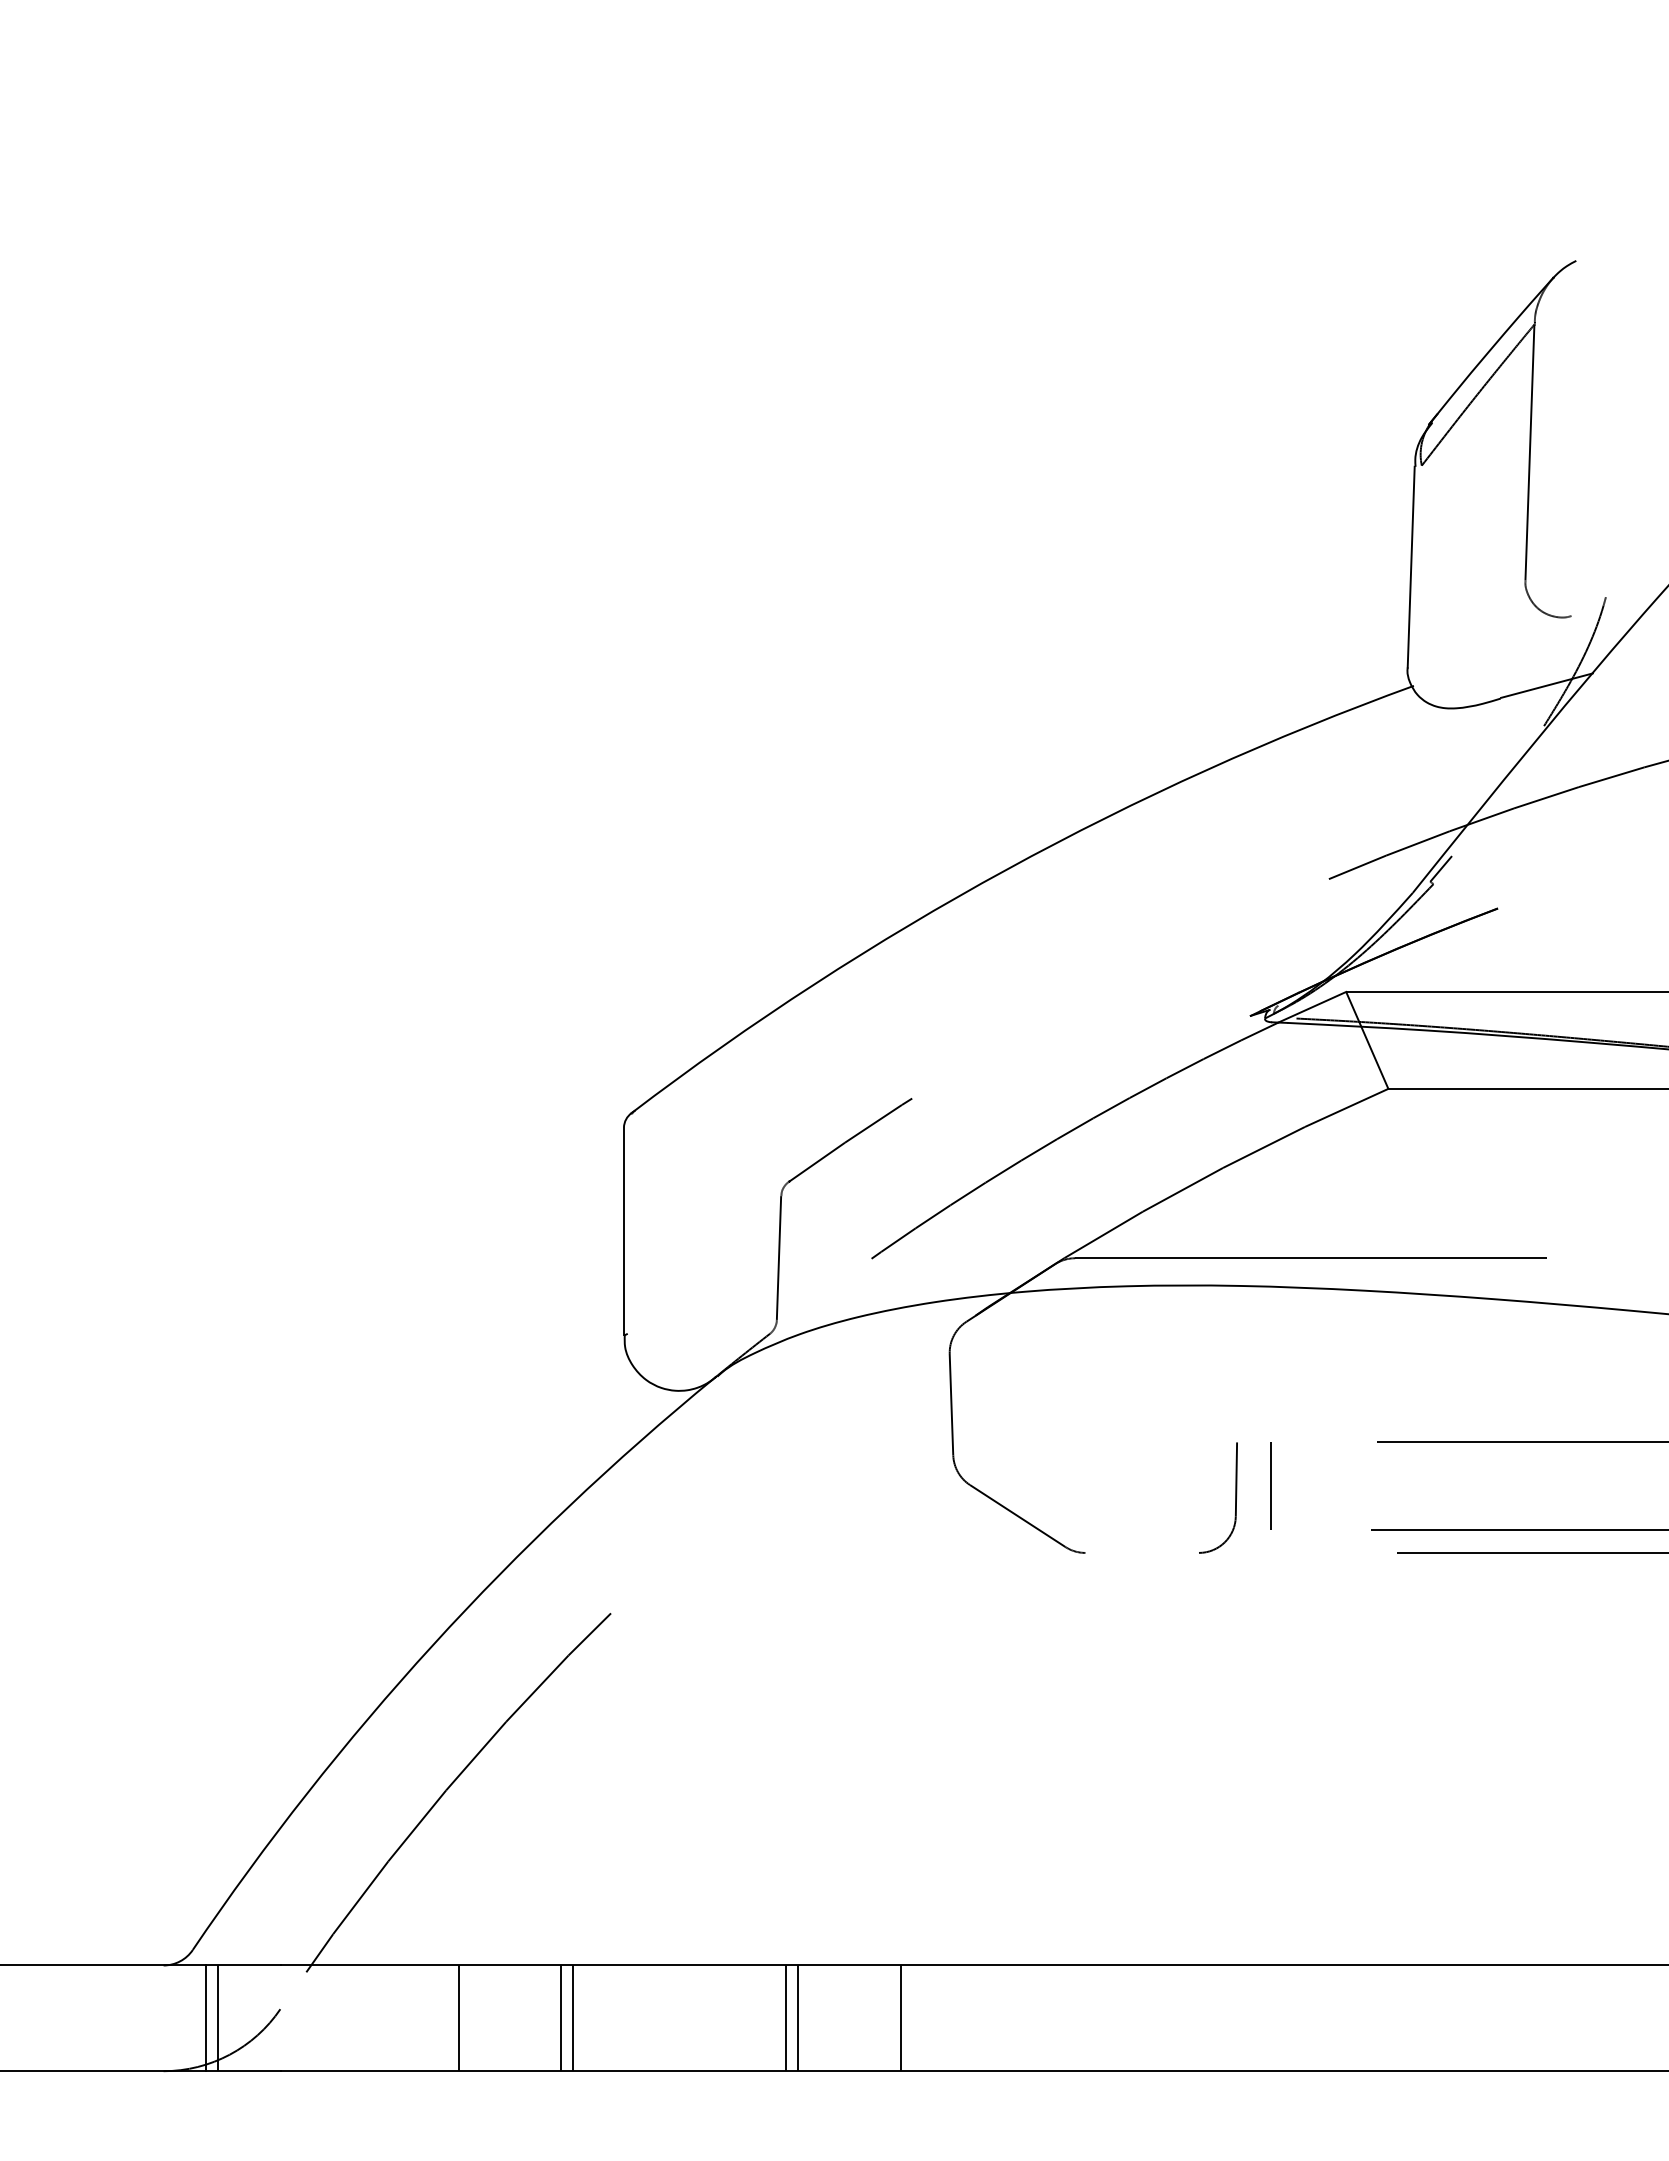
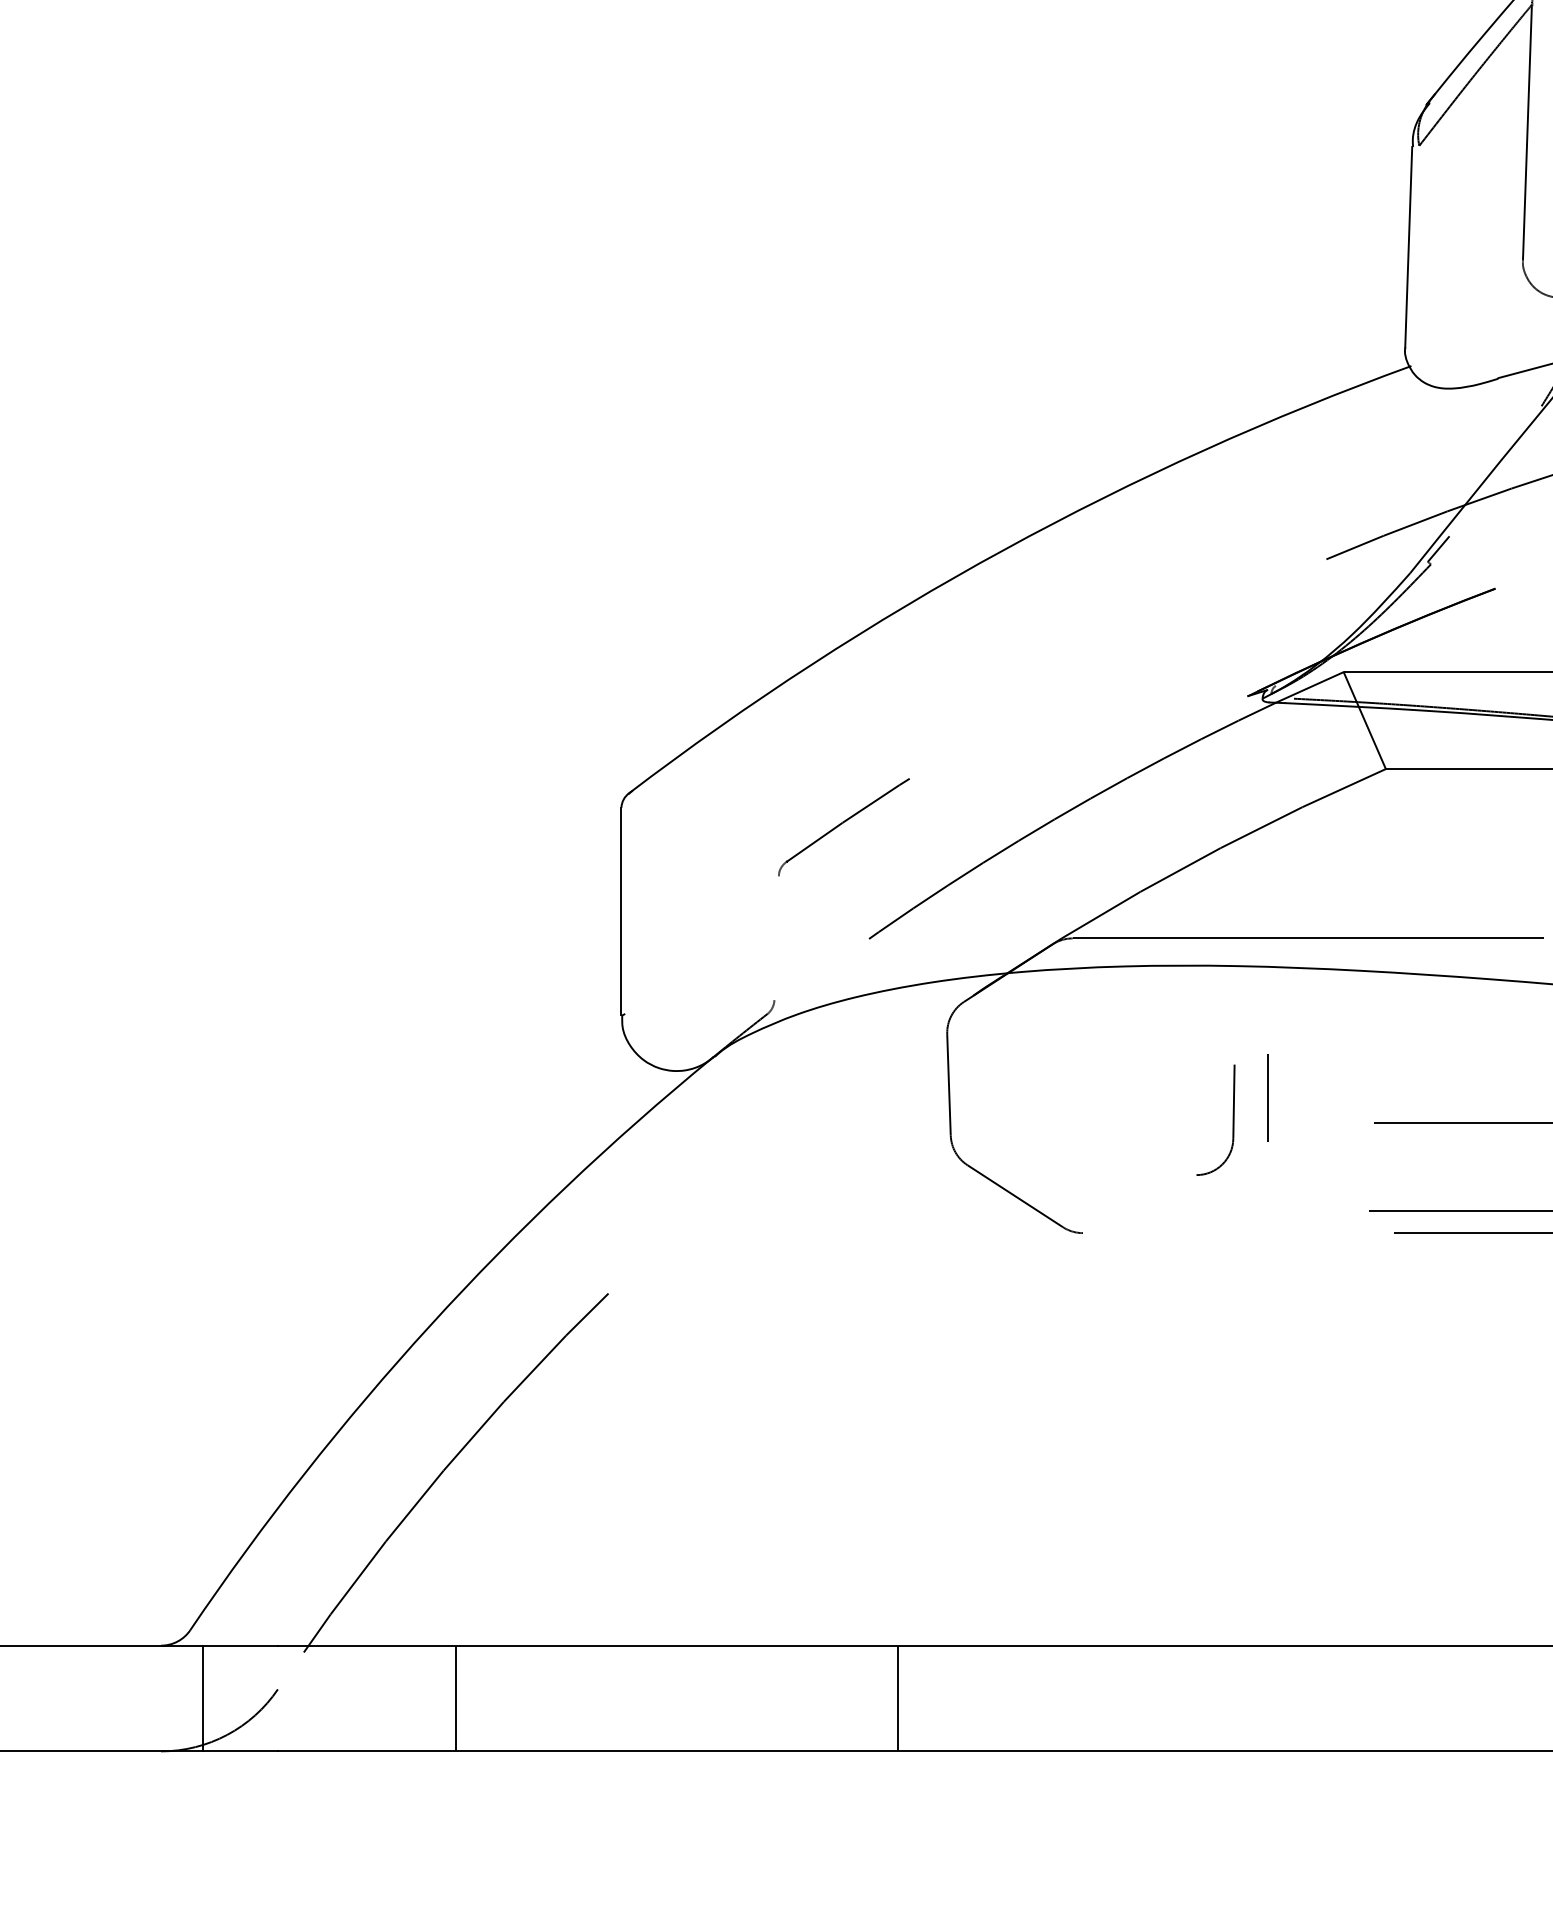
line: (778, 1257) -> (776, 937), removed
line: (1270, 1485) -> (1268, 1096), moved
part: (1235, 1497) -> (1233, 1119), moved
line: (217, 2018) -> (215, 1698), removed
line: (561, 2018) -> (559, 1698), removed
line: (573, 2018) -> (571, 1698), removed
line: (785, 2018) -> (783, 1698), removed
line: (798, 2018) -> (796, 1698), removed

